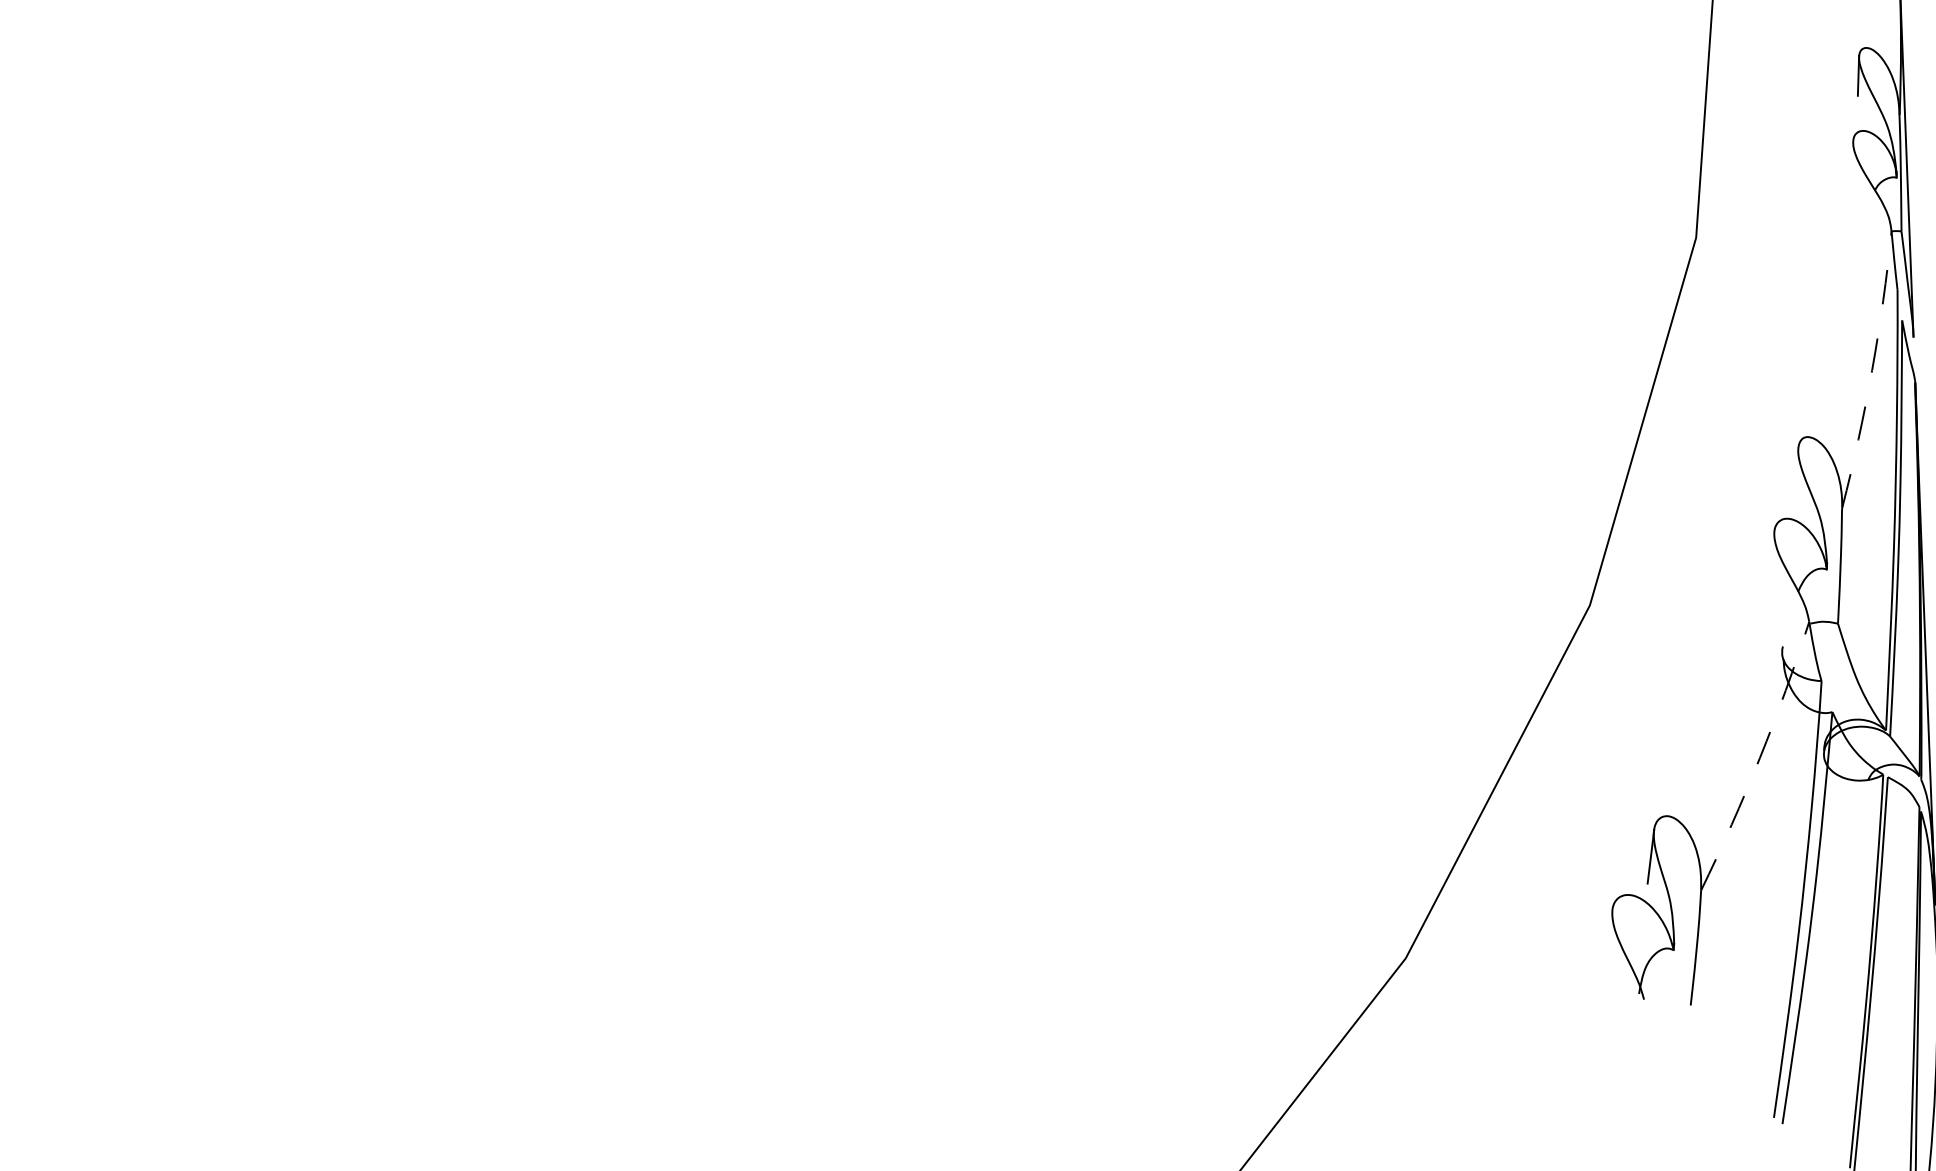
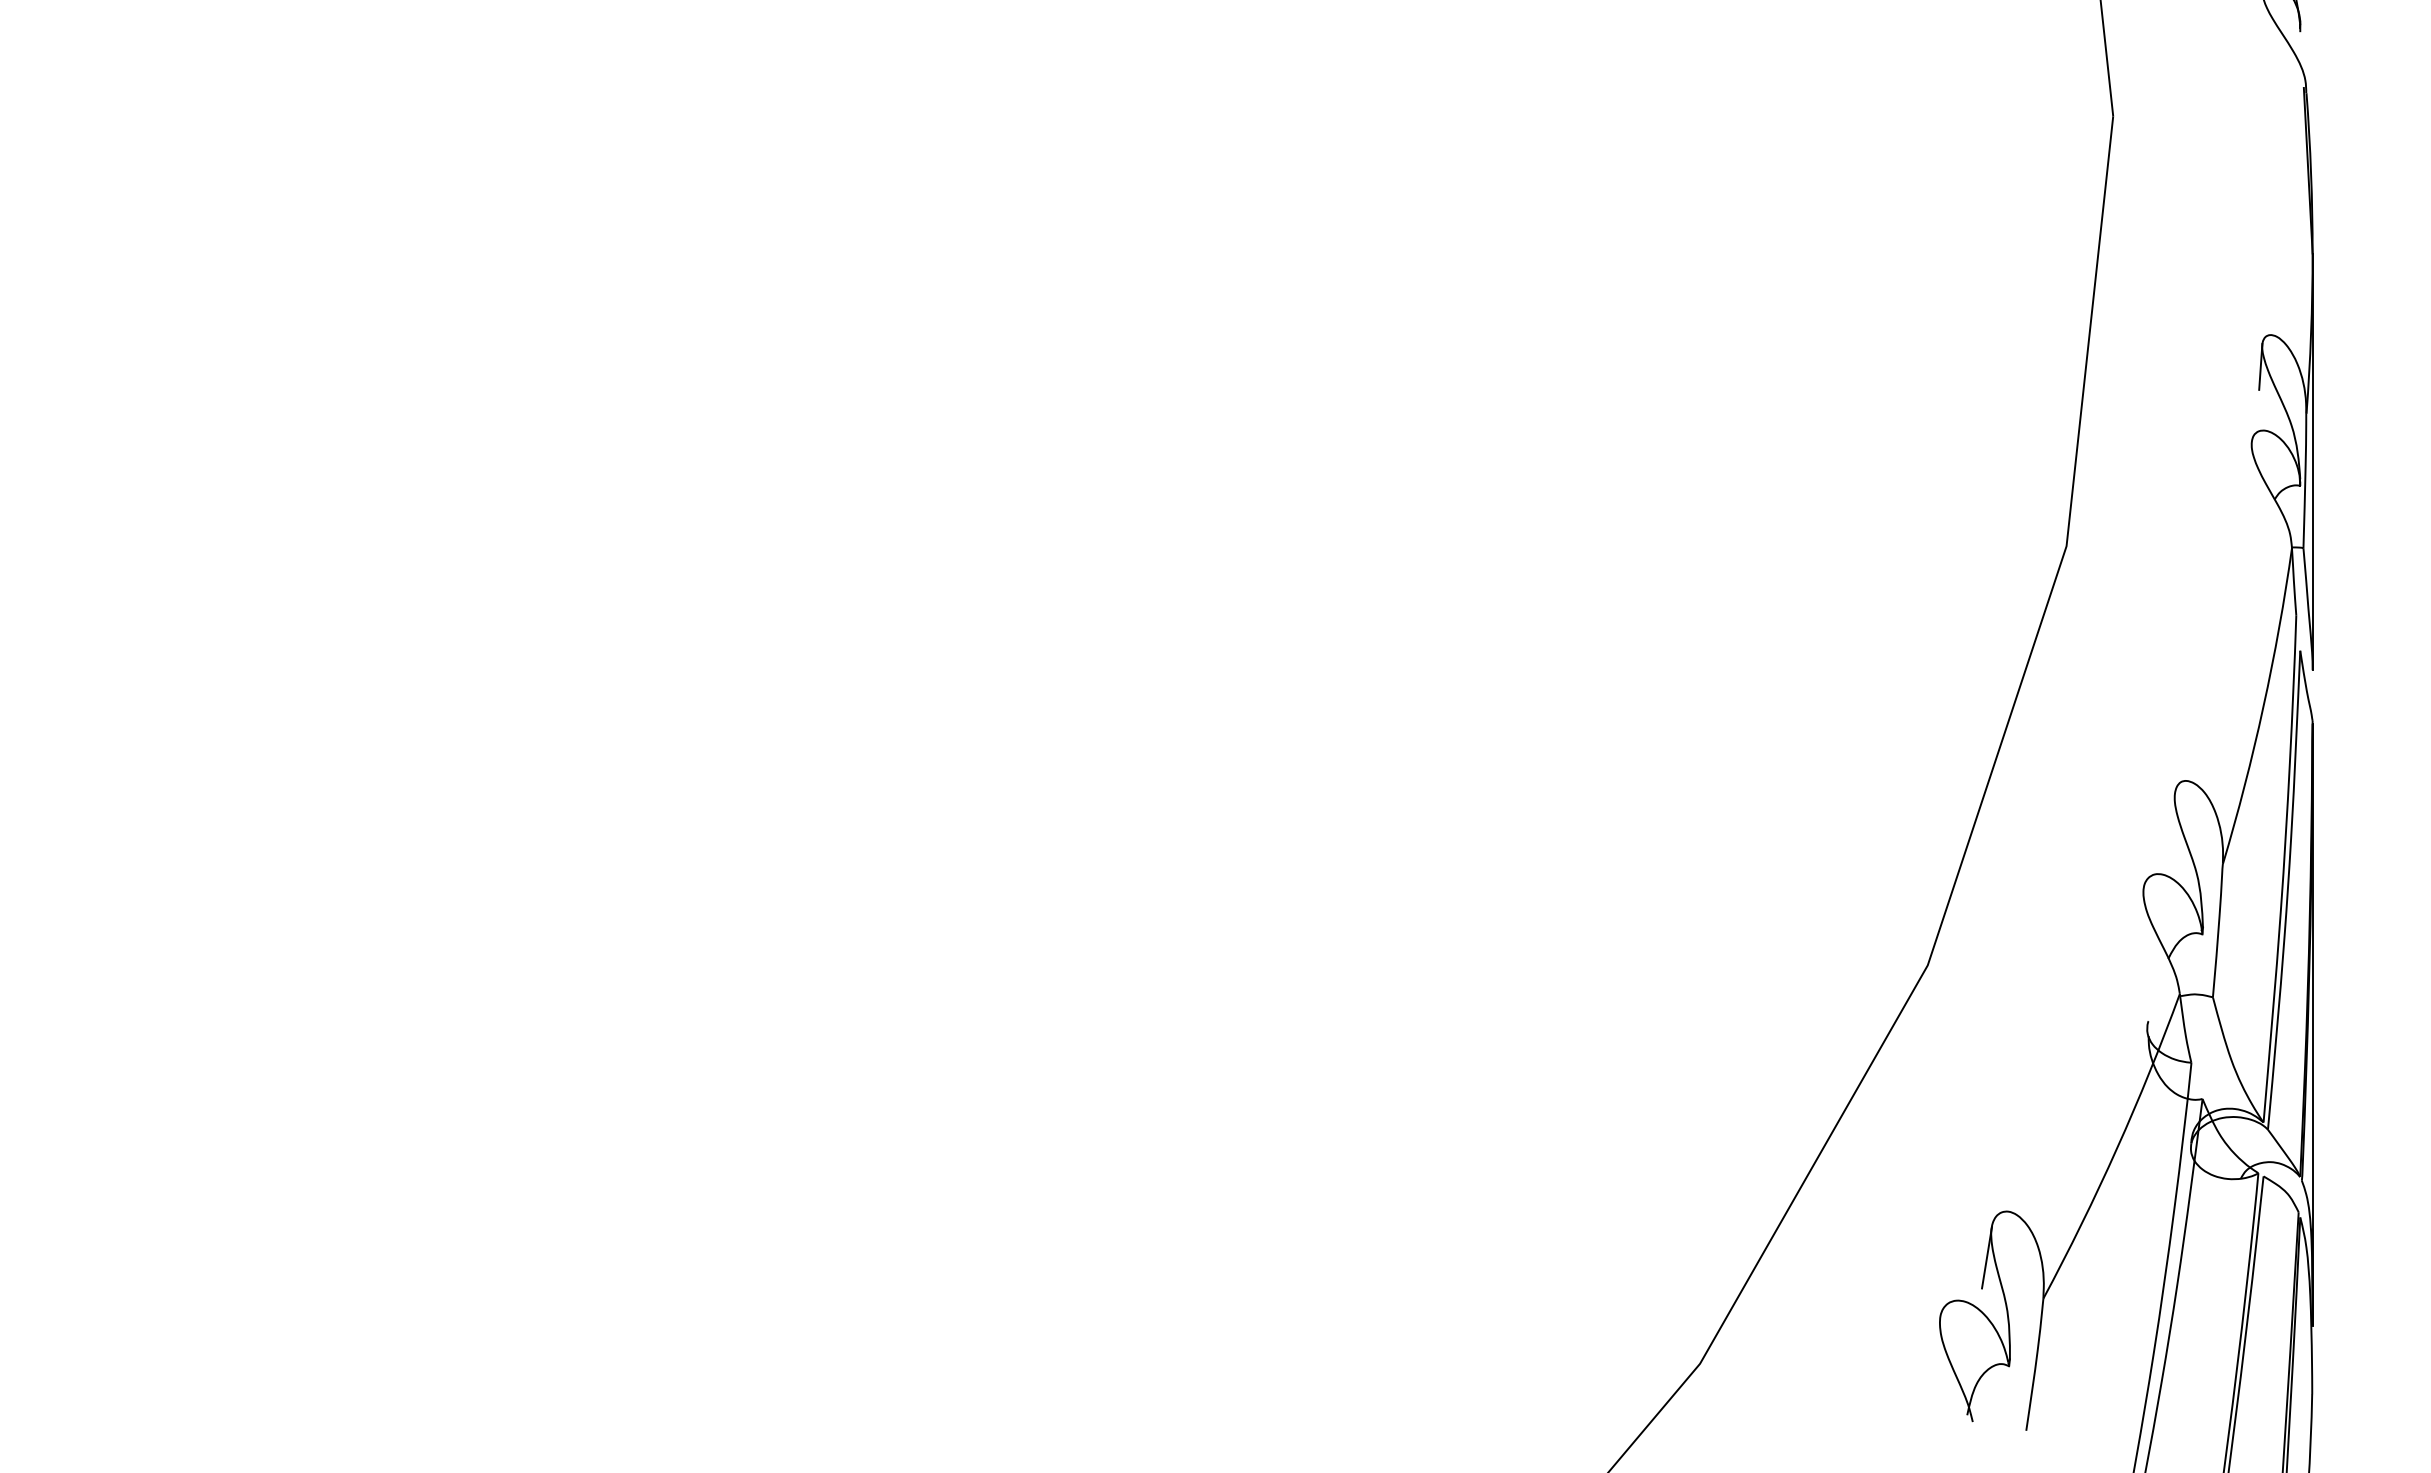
arc: (1872, 370) -> (2263, 706), dashed -> solid
arc: (1759, 757) -> (2116, 1148), dashed -> solid

